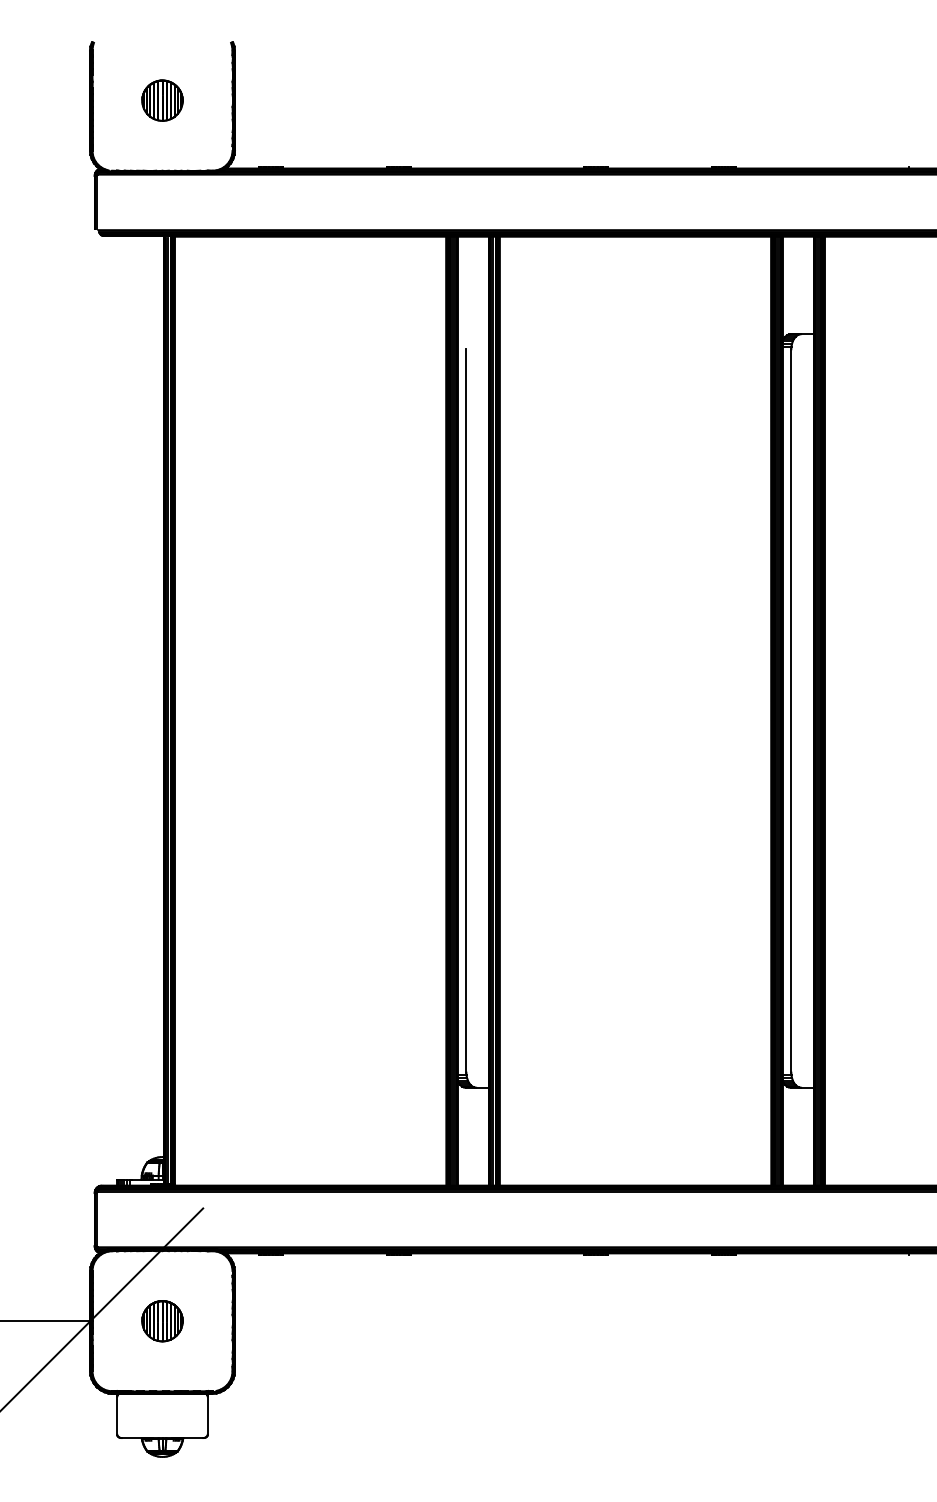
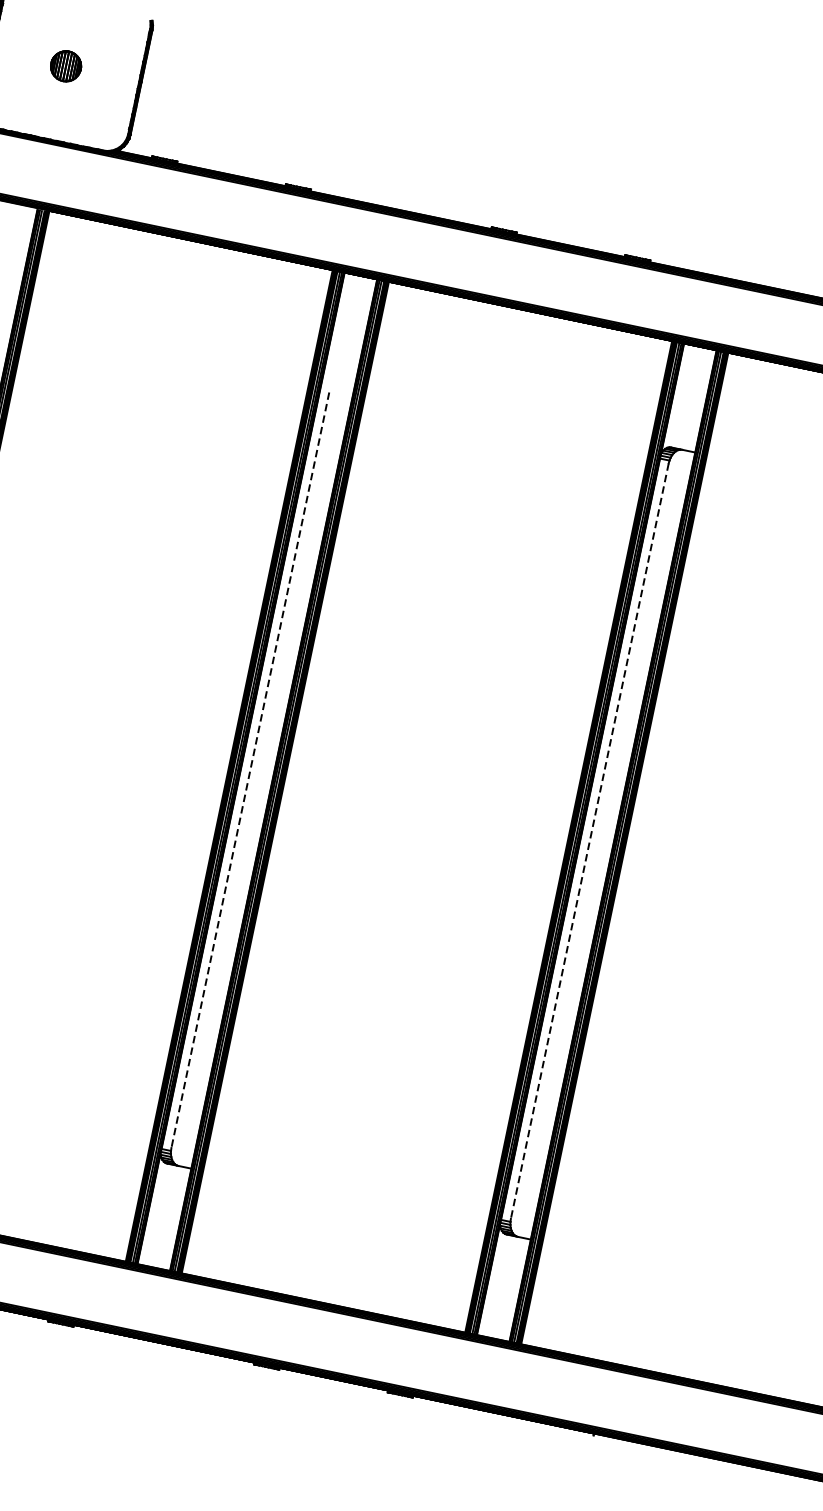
part: (162, 100) -> (66, 66), size x0.7
line: (466, 710) -> (250, 769), solid -> dashed
line: (791, 710) -> (590, 840), solid -> dashed

